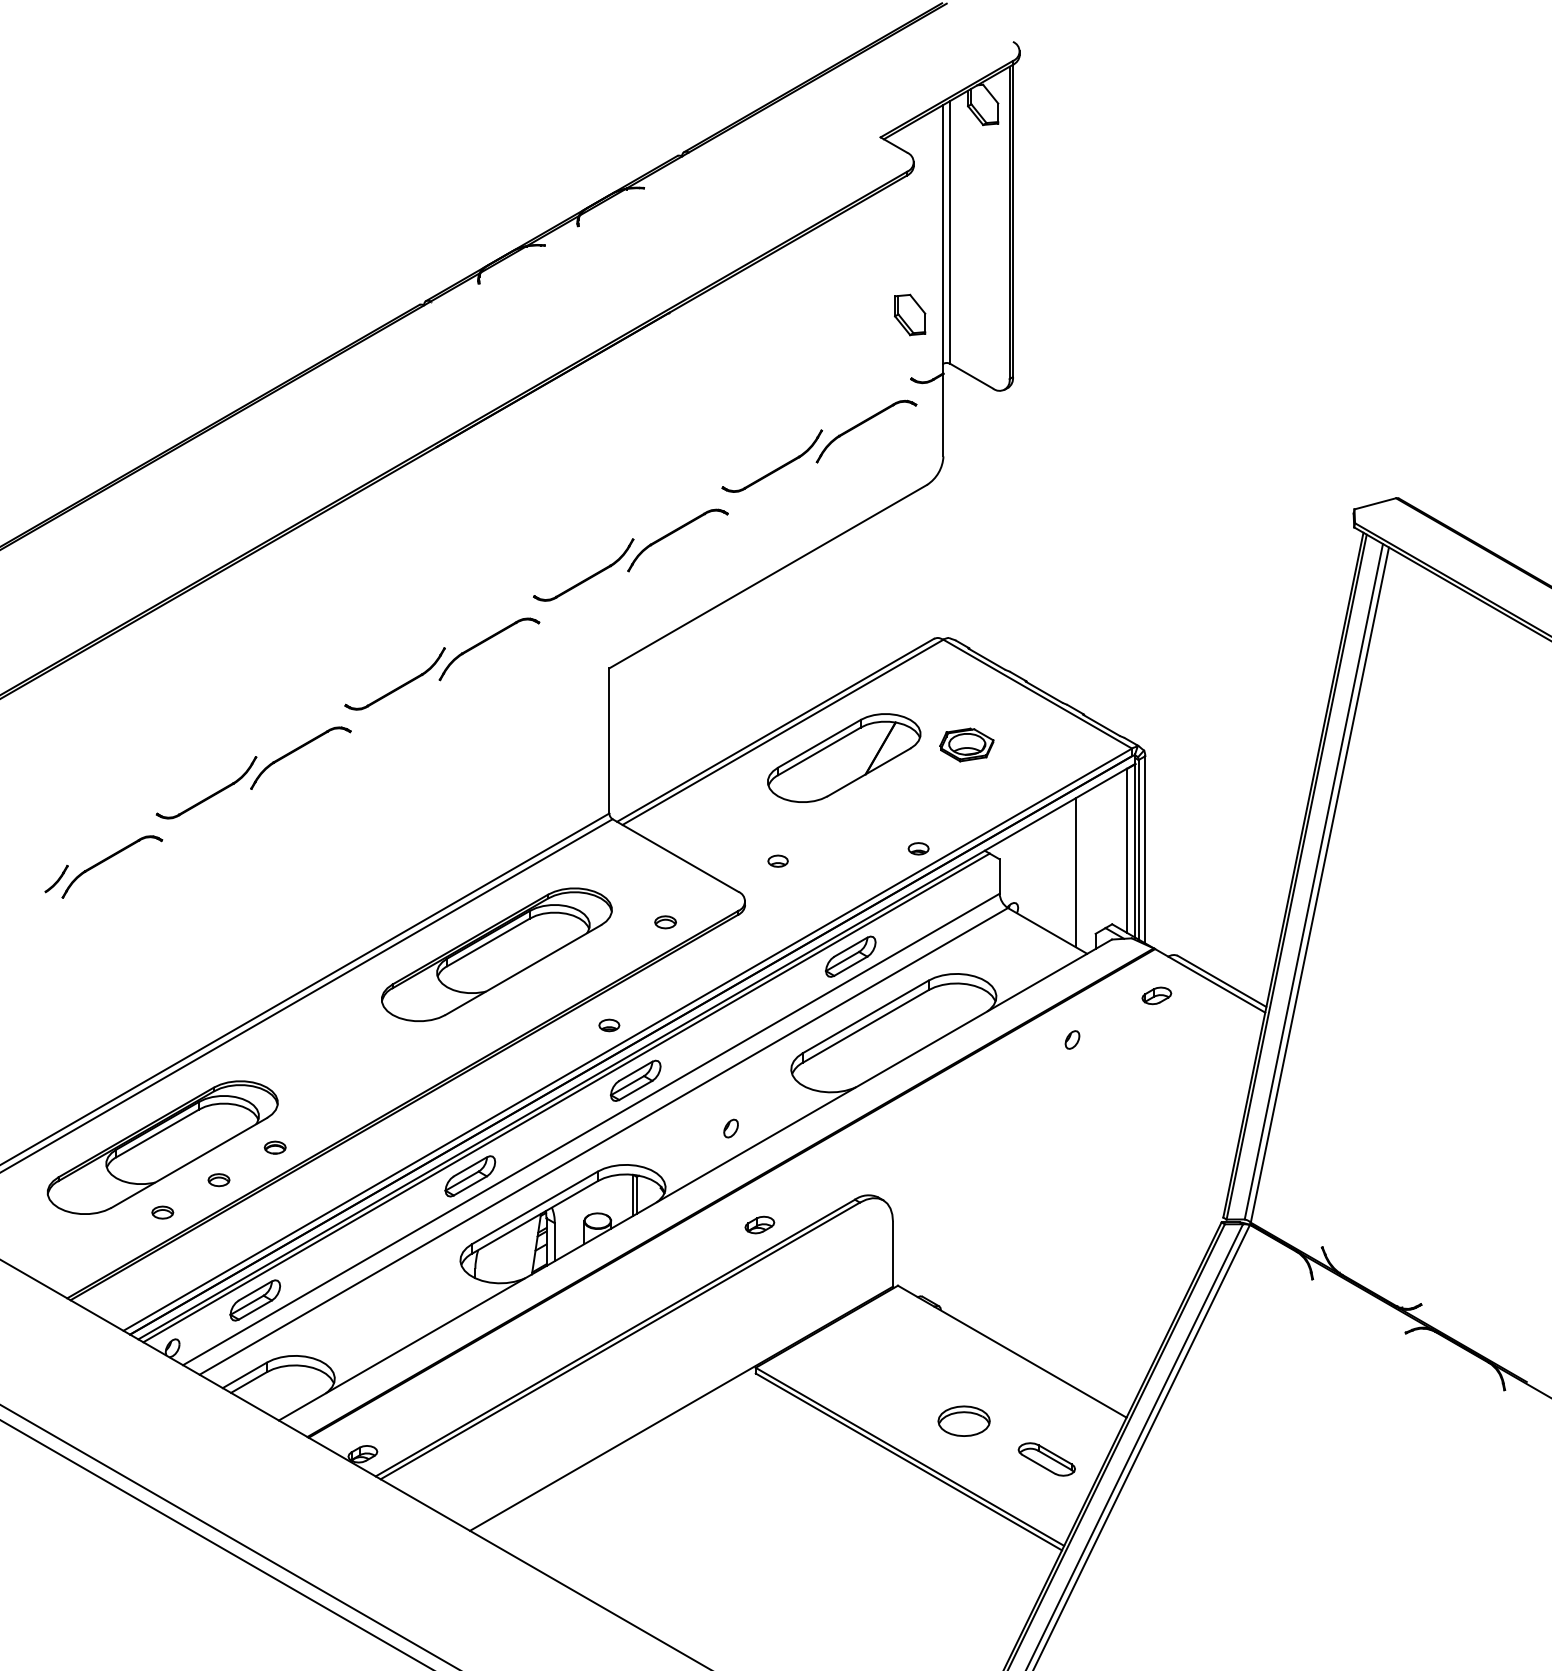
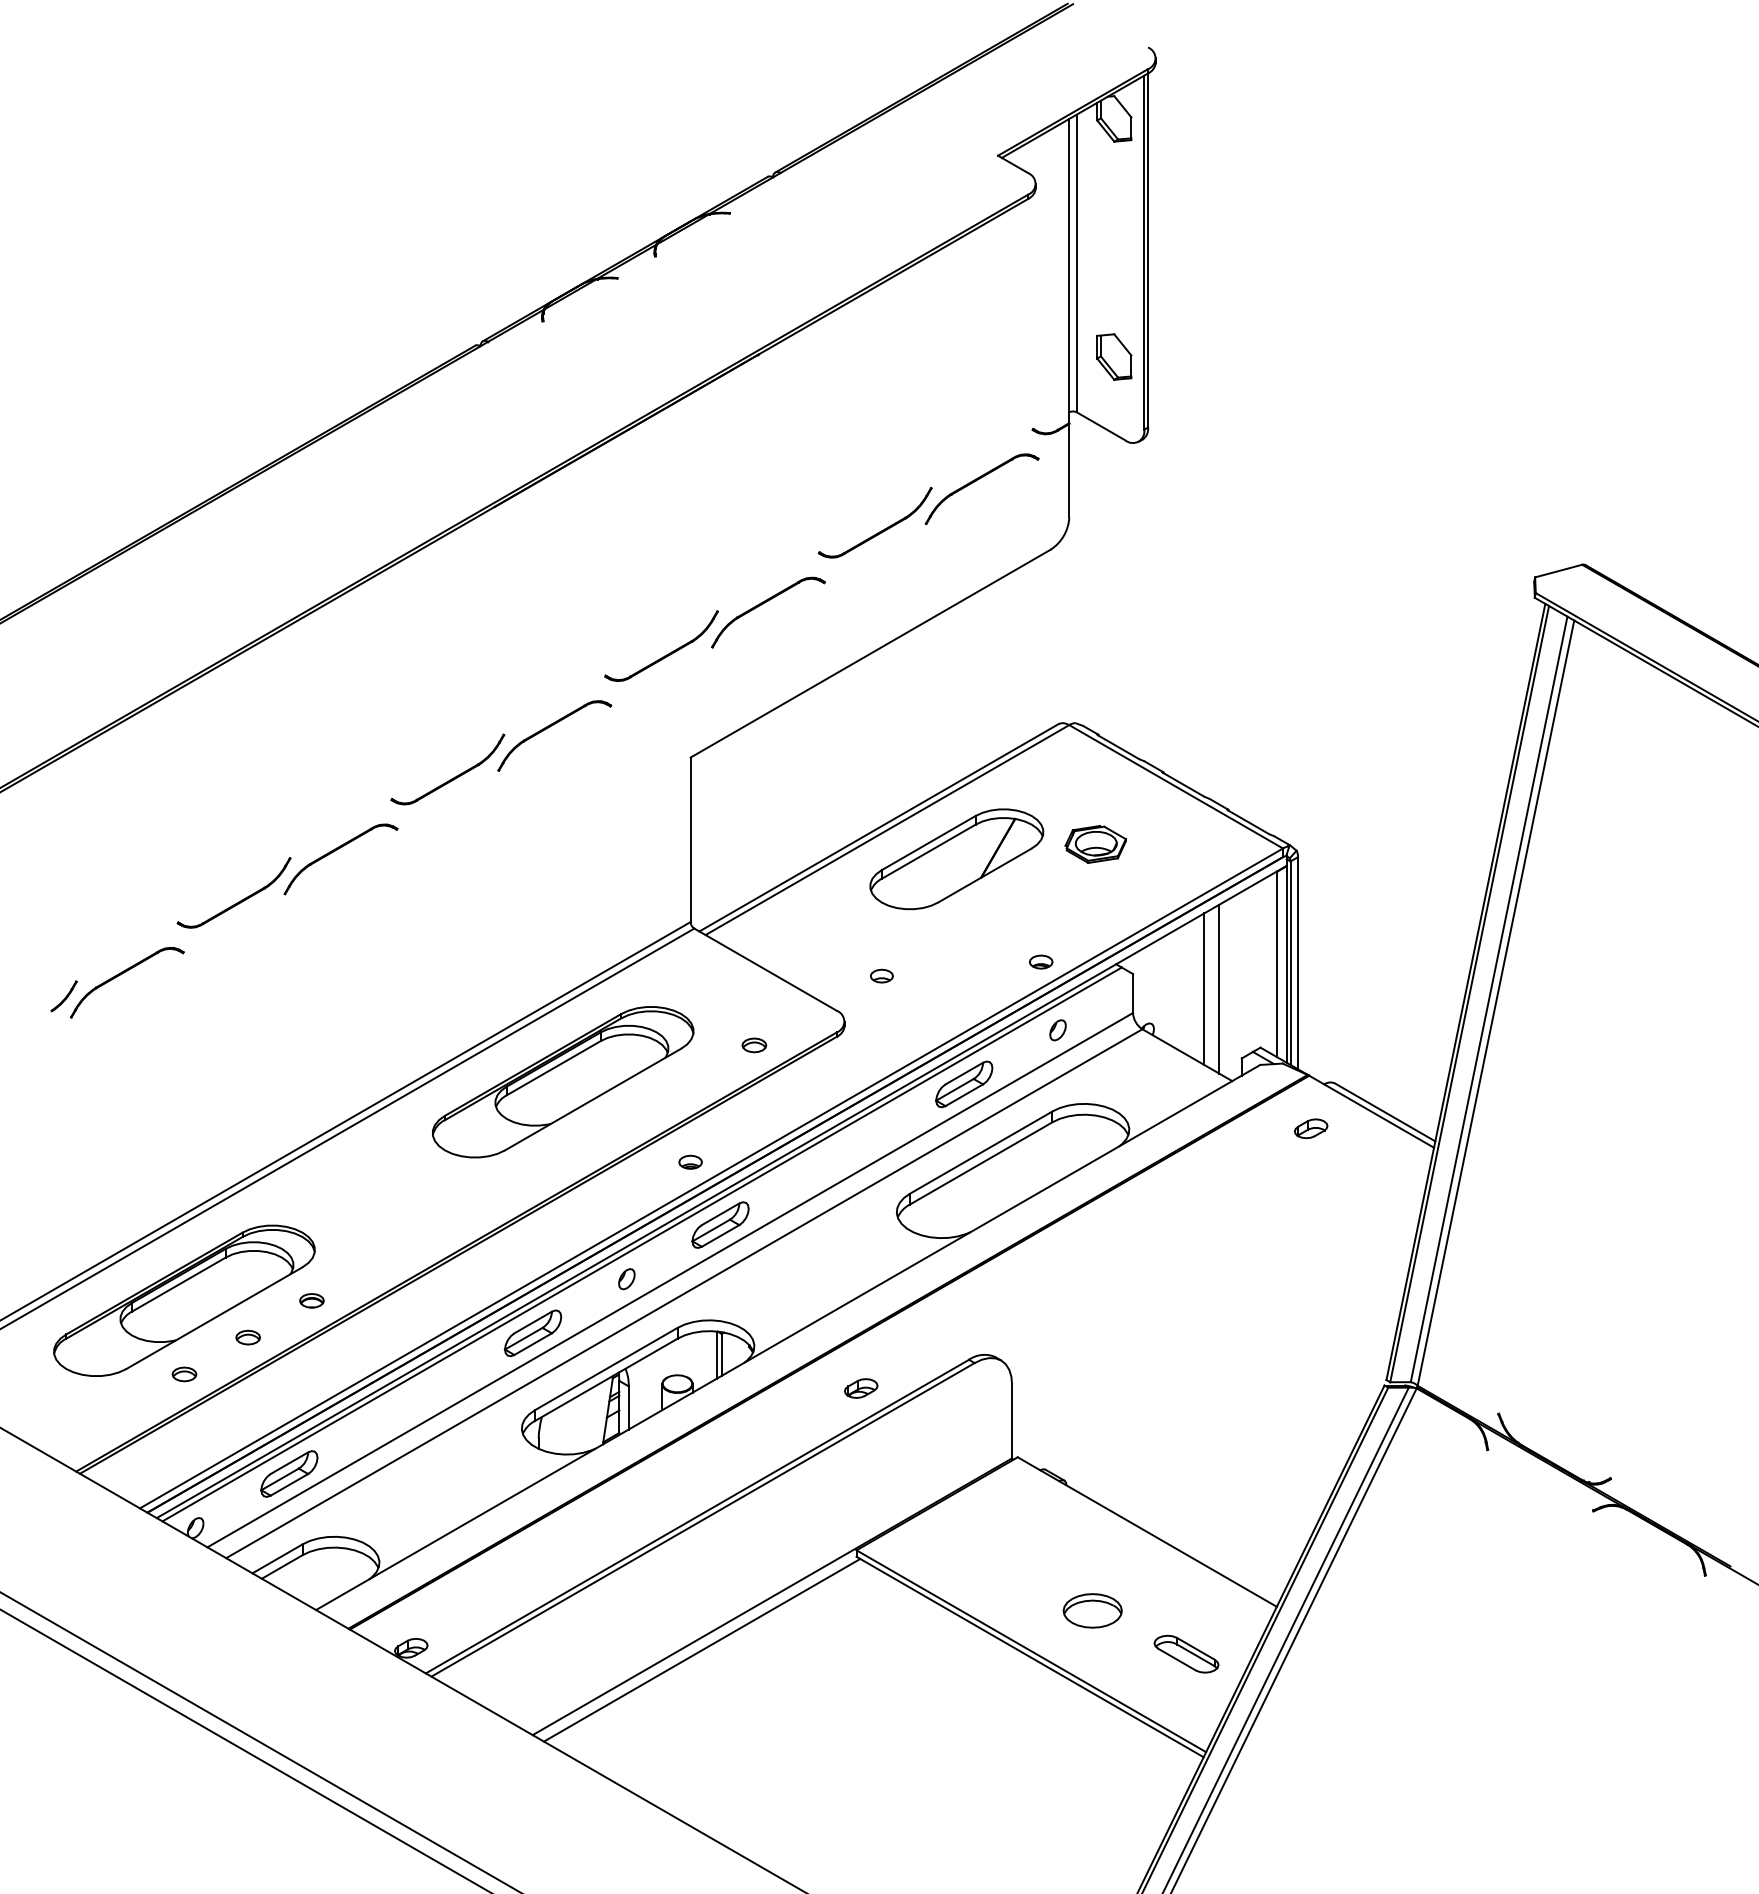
part: (910, 314) -> (1114, 356), moved
line: (1062, 872) -> (1204, 988), added
part: (1072, 1039) -> (1058, 1029), moved
part: (730, 1128) -> (626, 1279), moved
line: (619, 1455) -> (702, 1649), added

